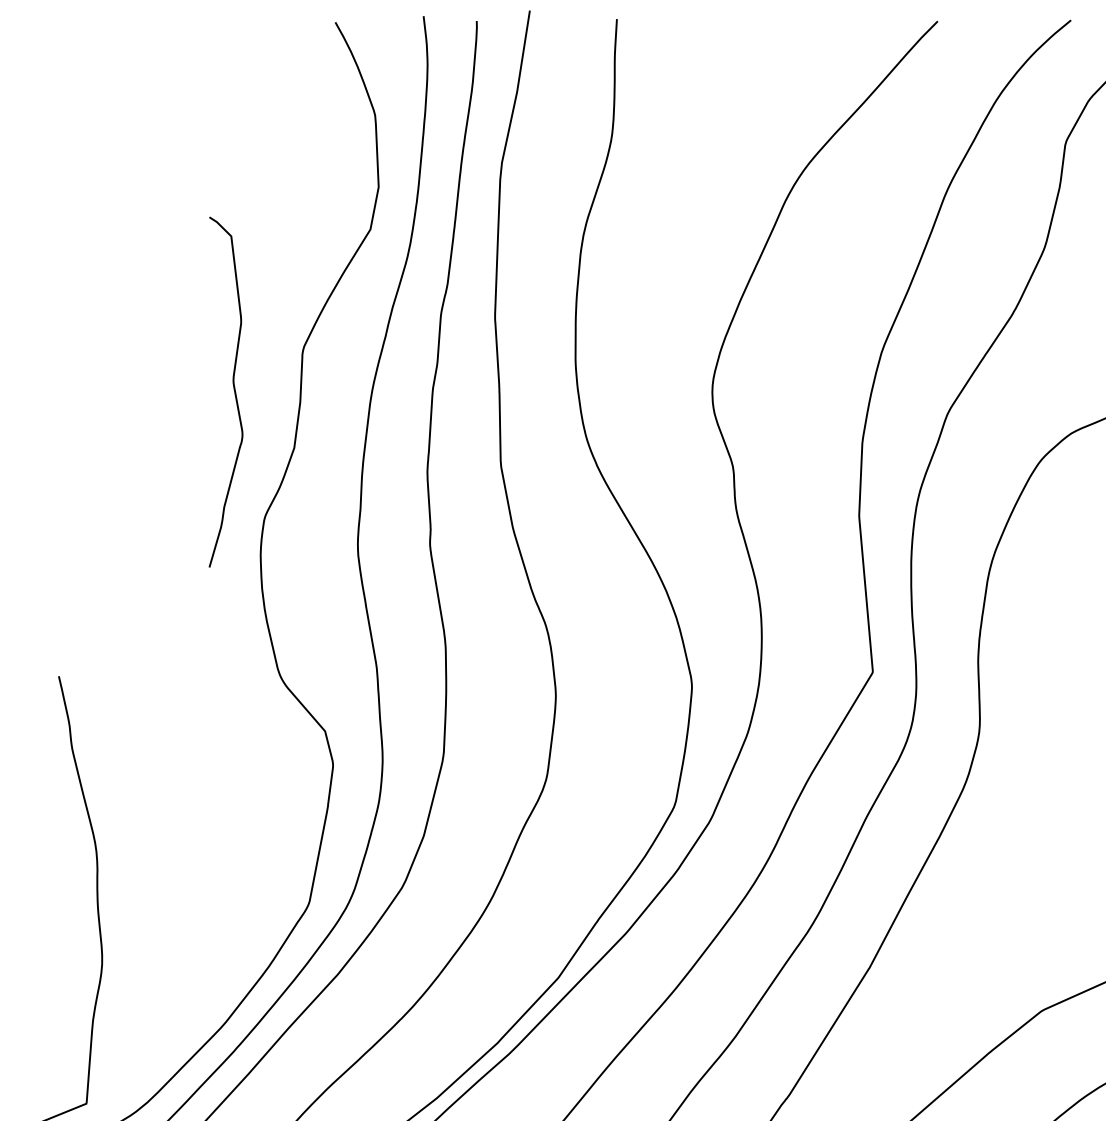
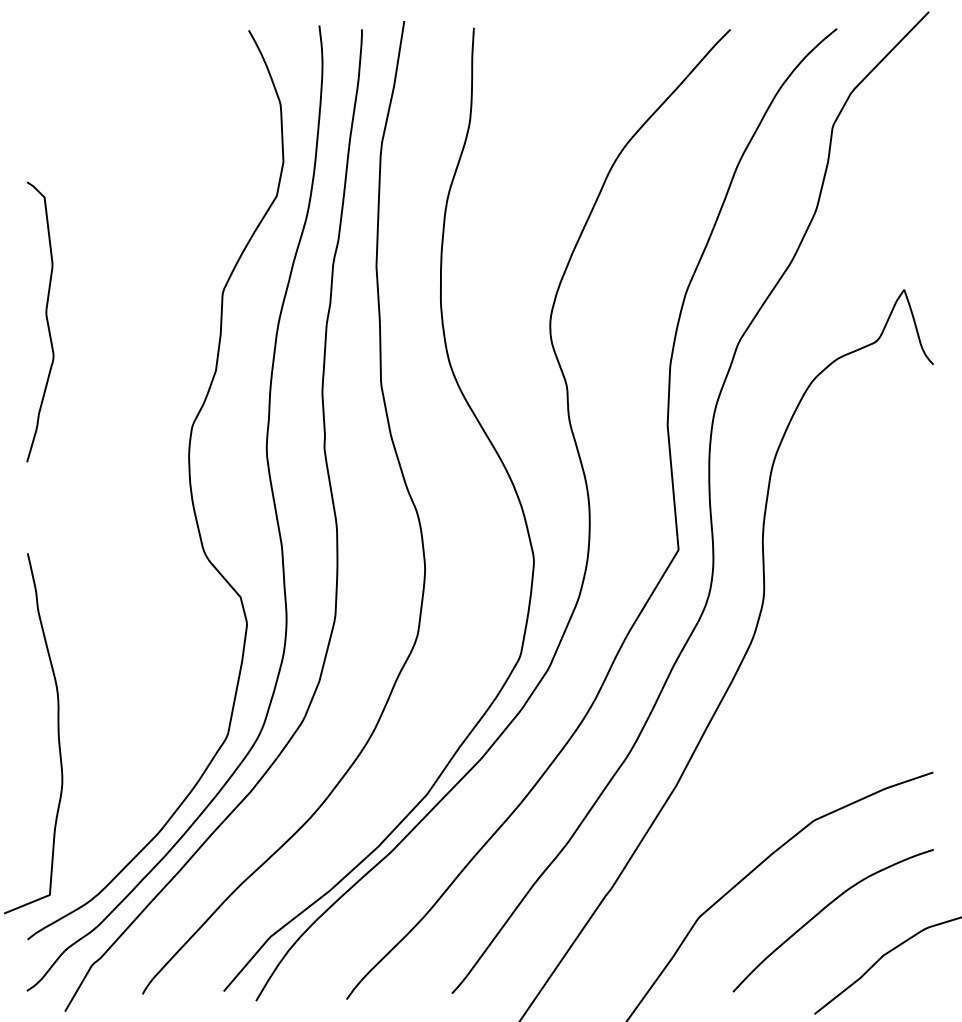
curve: (233, 391) -> (46, 321), moved

